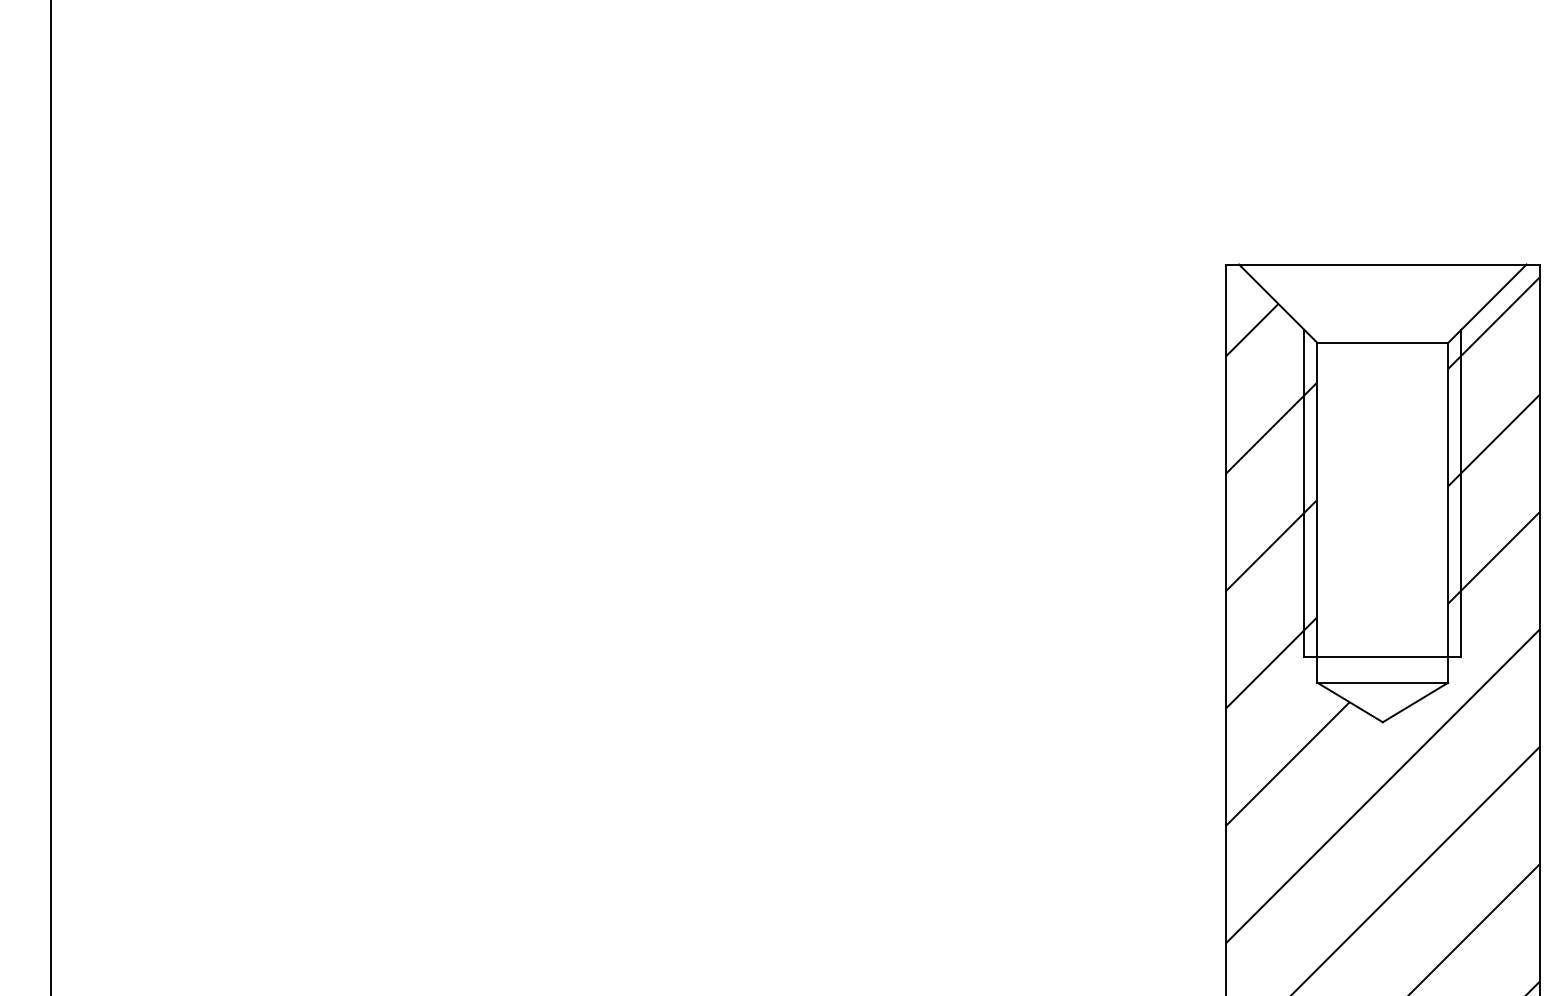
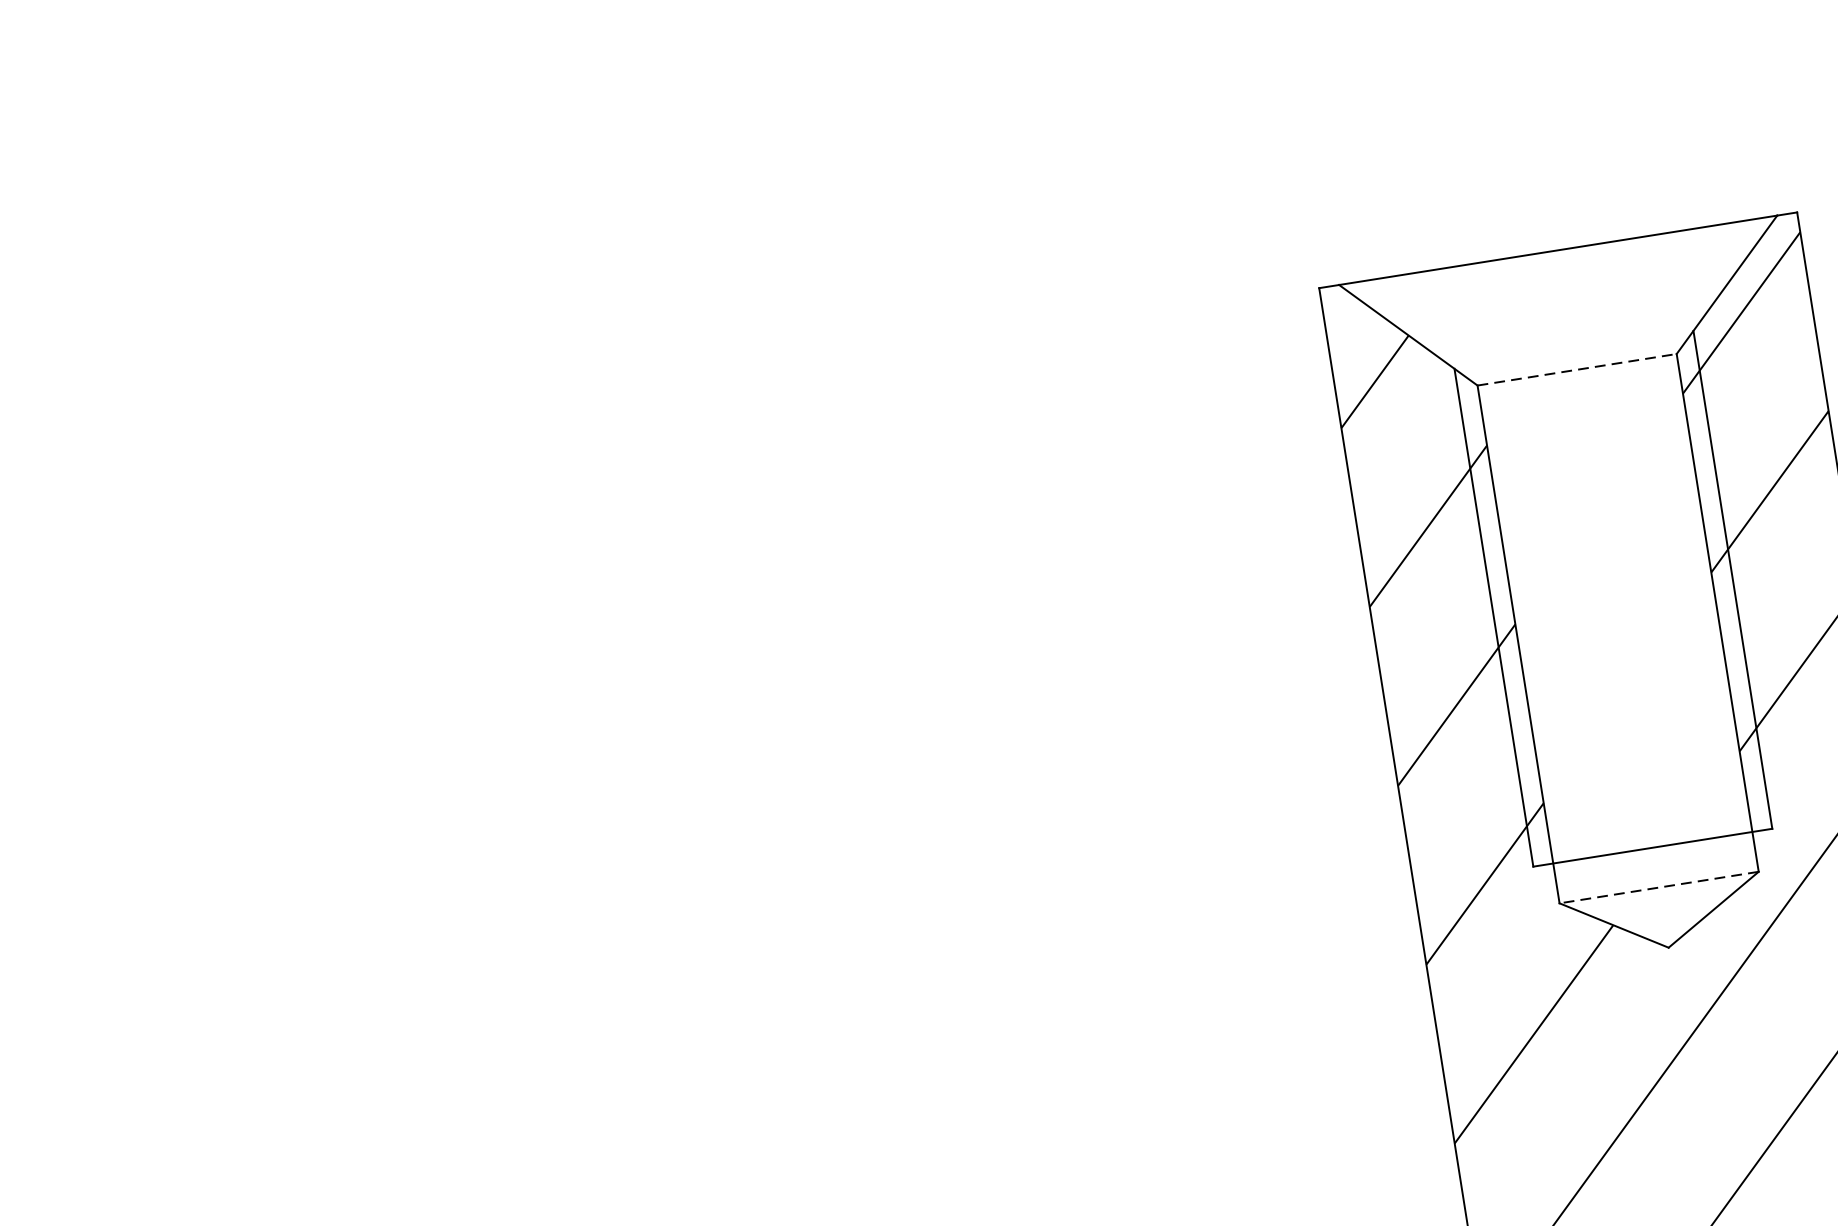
line: (1383, 342) -> (1578, 368), solid -> dashed
line: (1382, 682) -> (1658, 887), solid -> dashed

